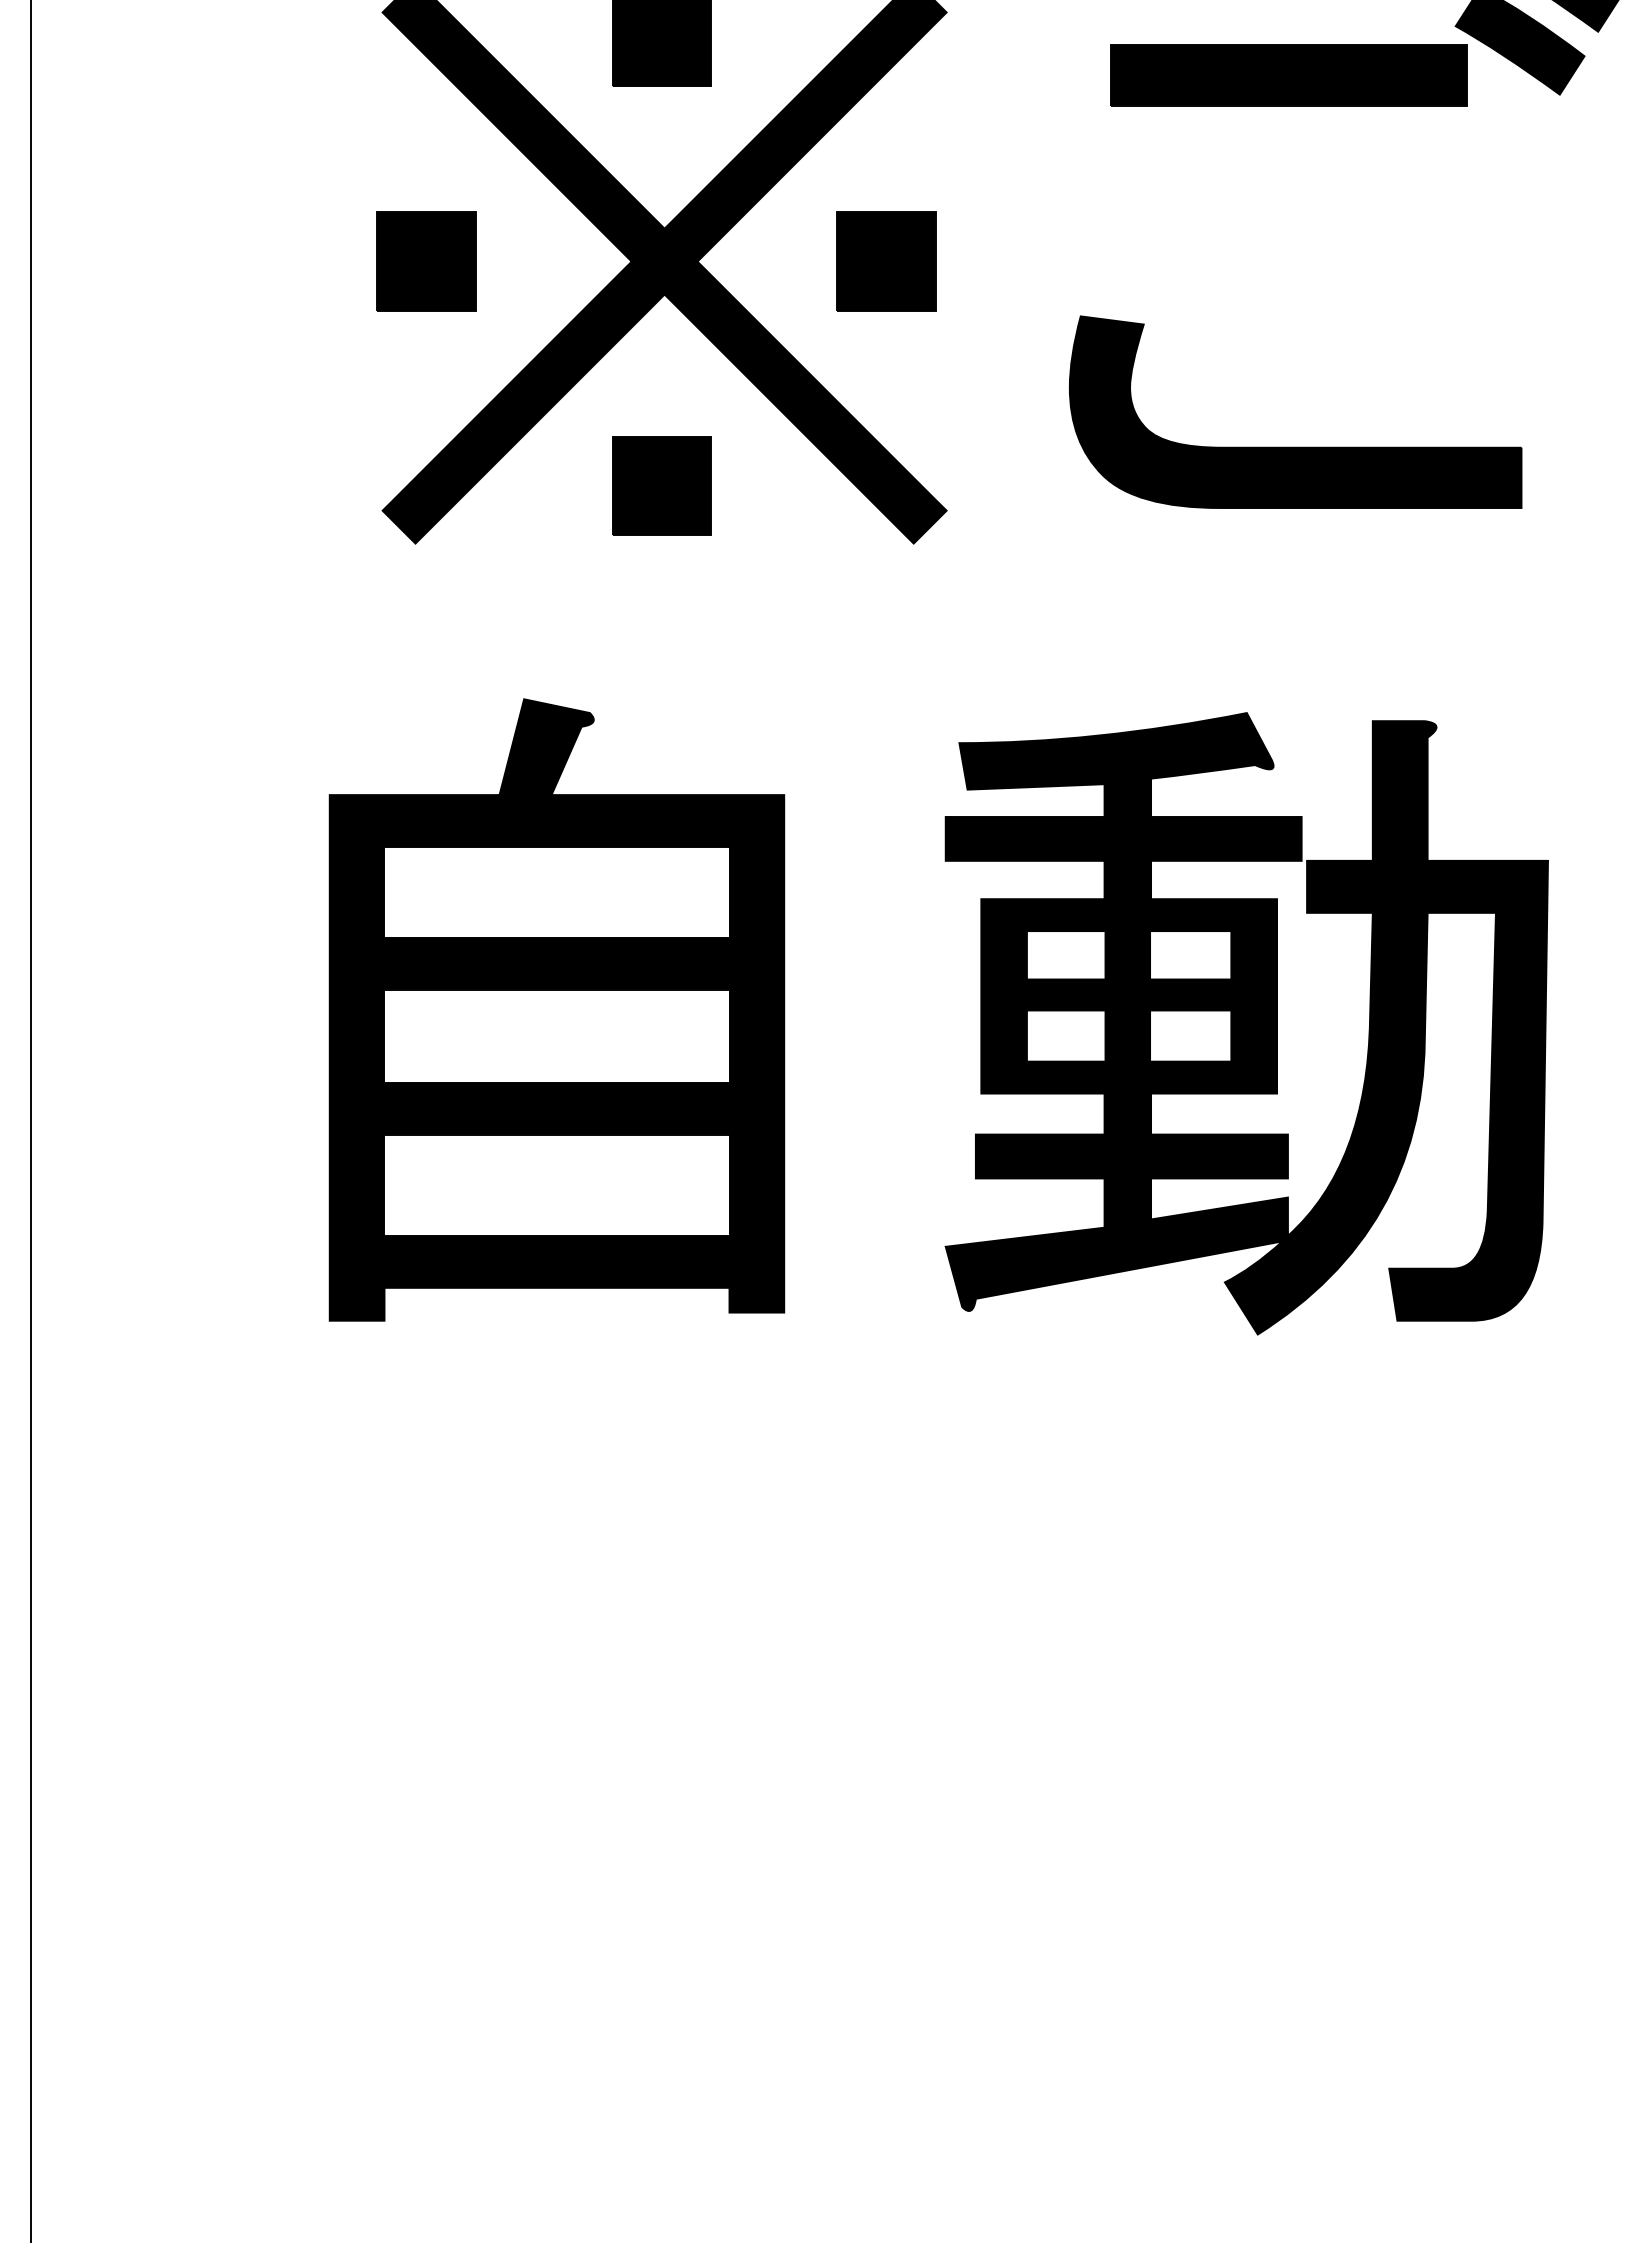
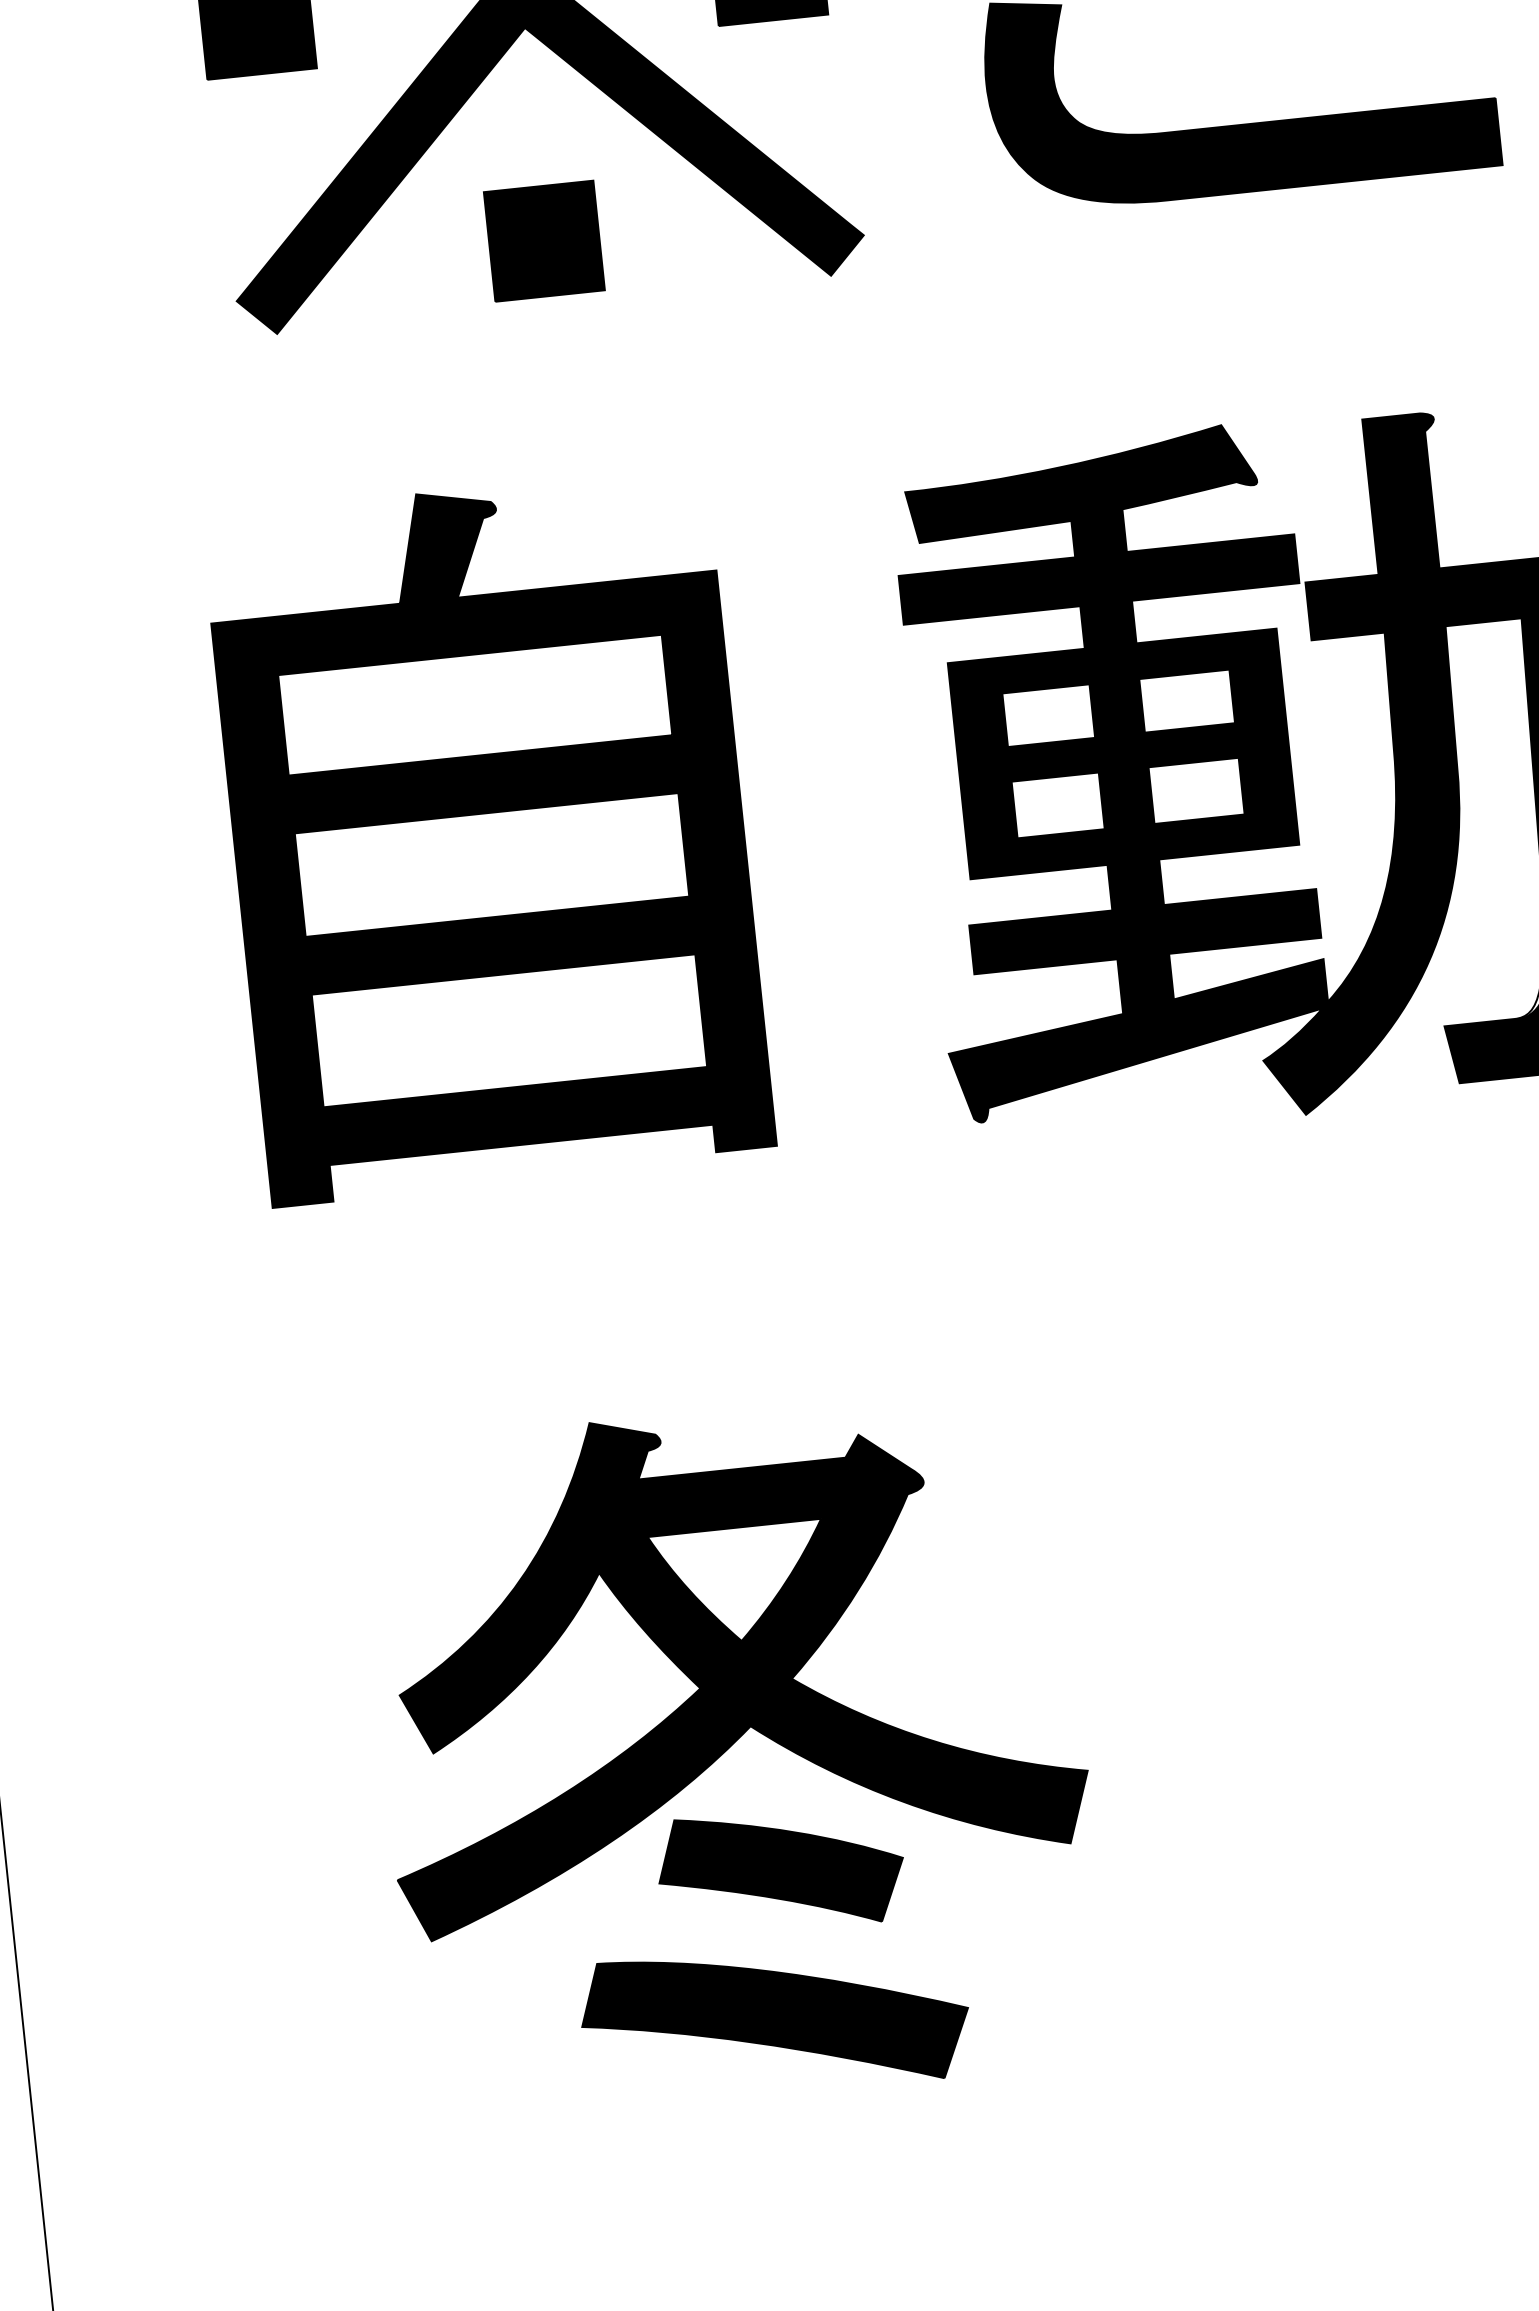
part: (685, 1844) -> (729, 1748), added

